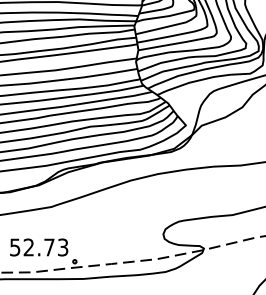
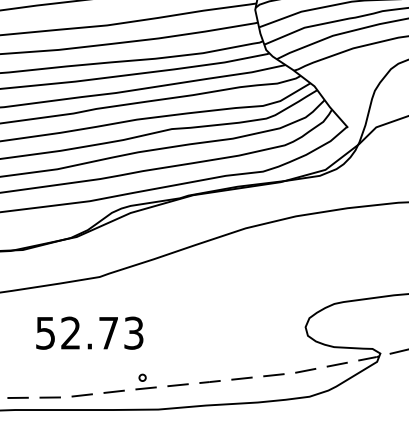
text: (39, 247) -> (90, 333), moved

